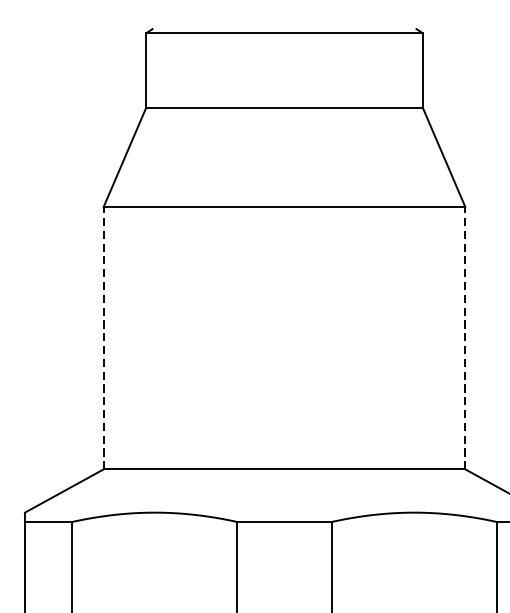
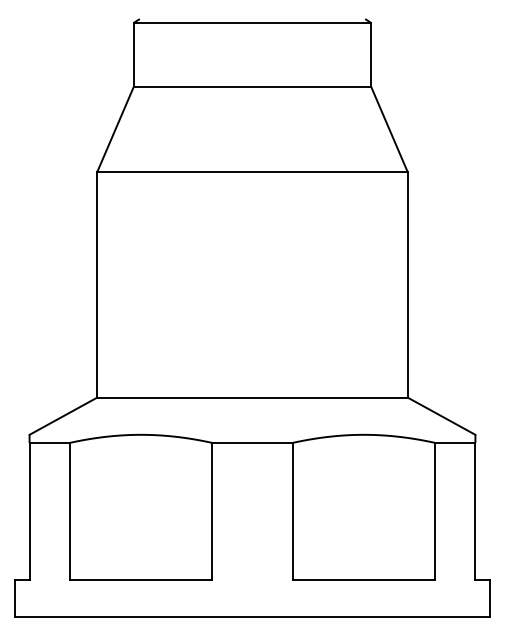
line: (104, 337) -> (97, 284), dashed -> solid
line: (464, 337) -> (407, 284), dashed -> solid

